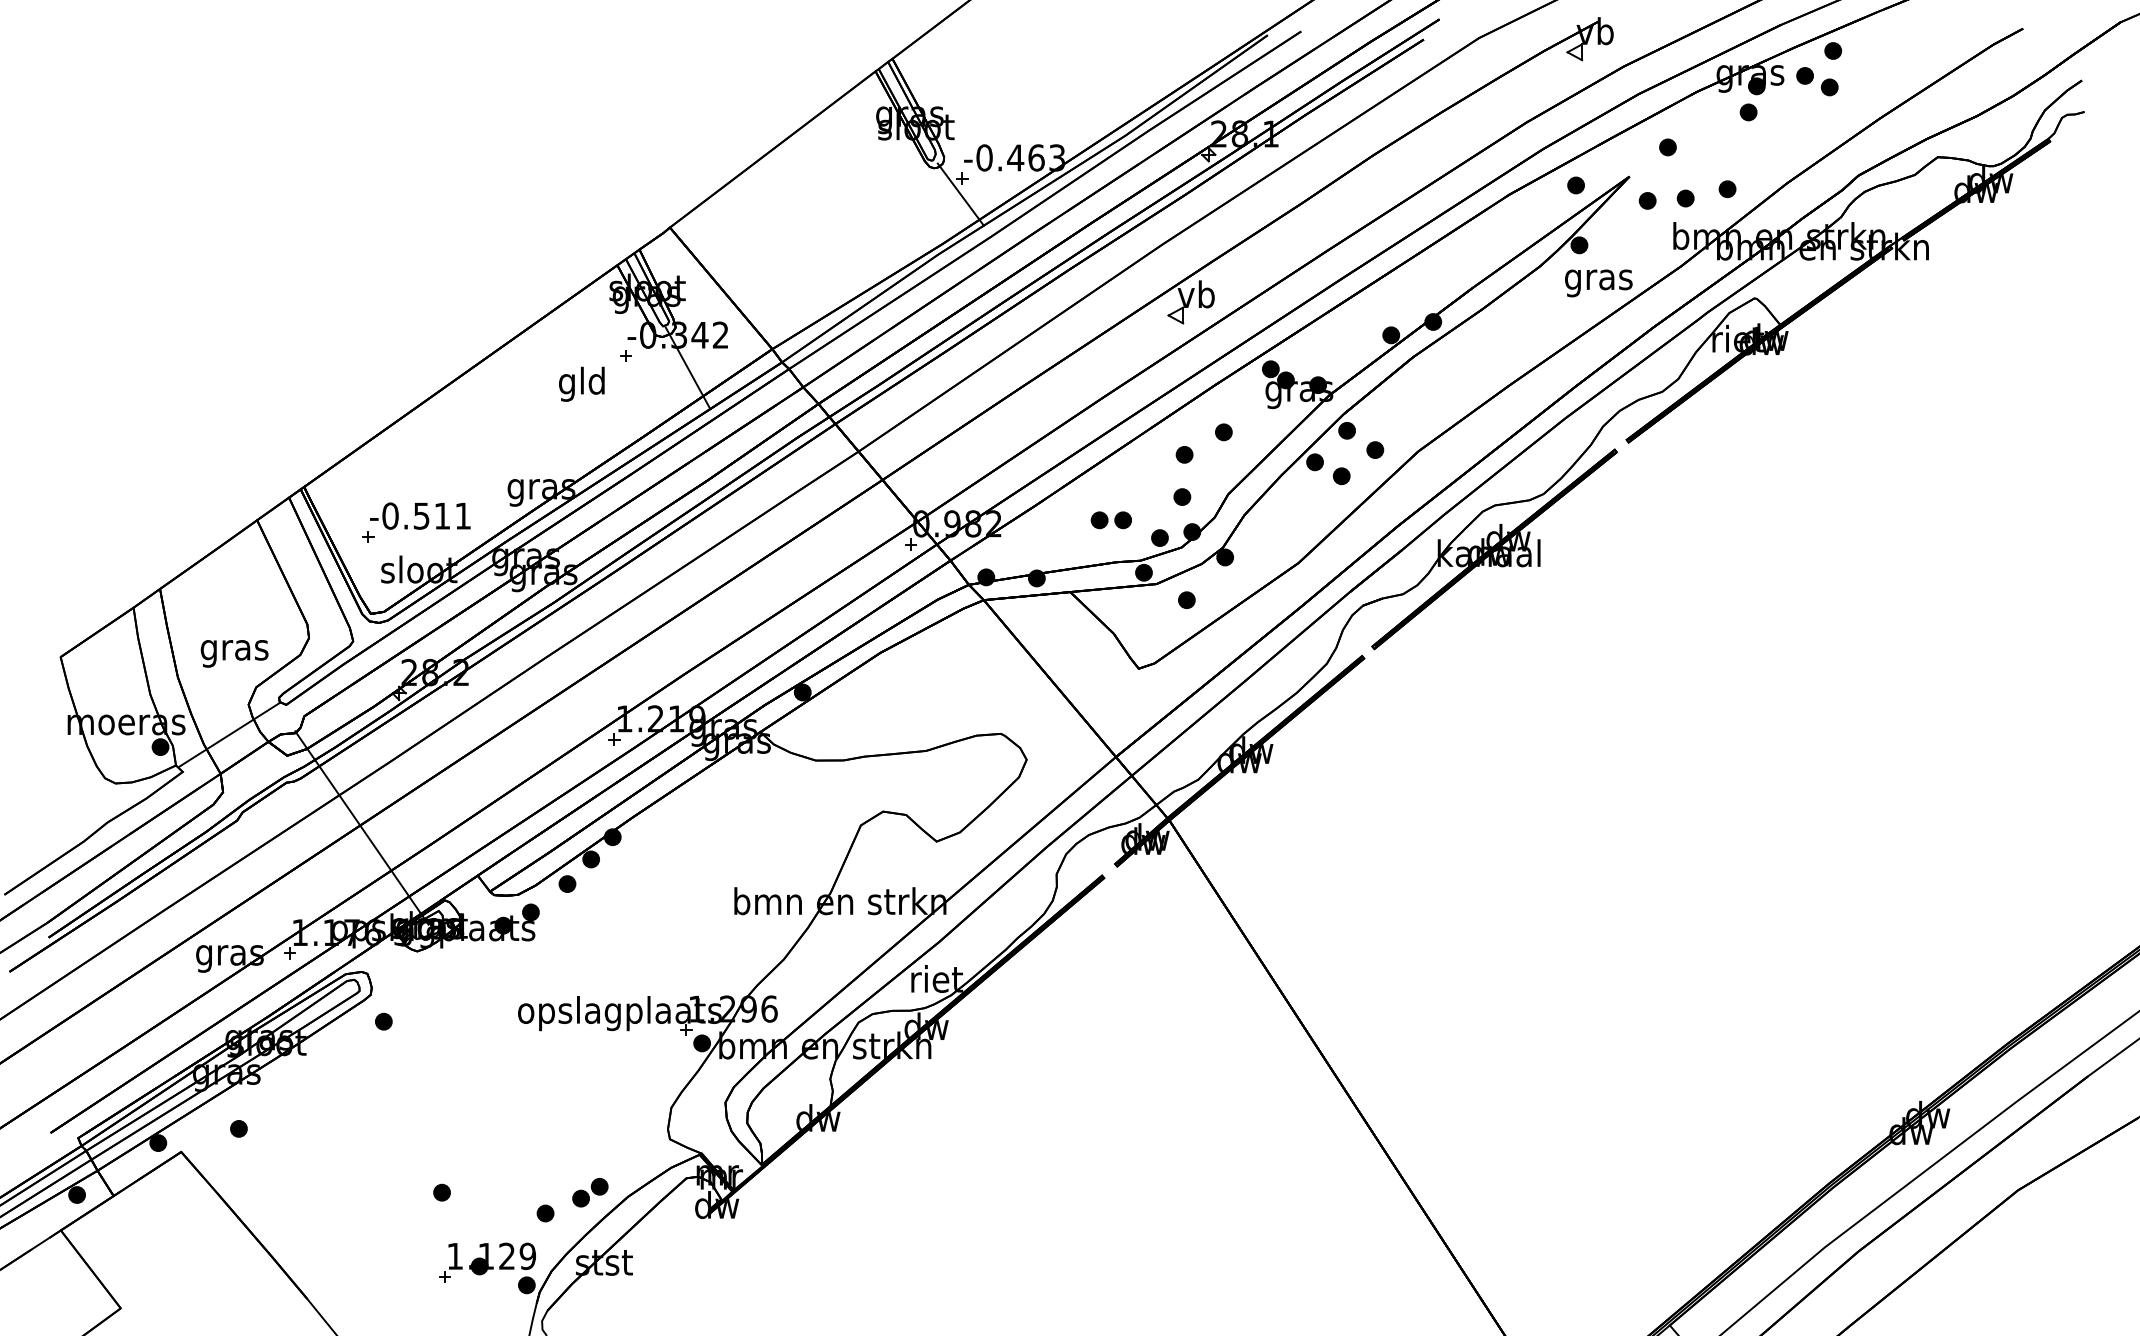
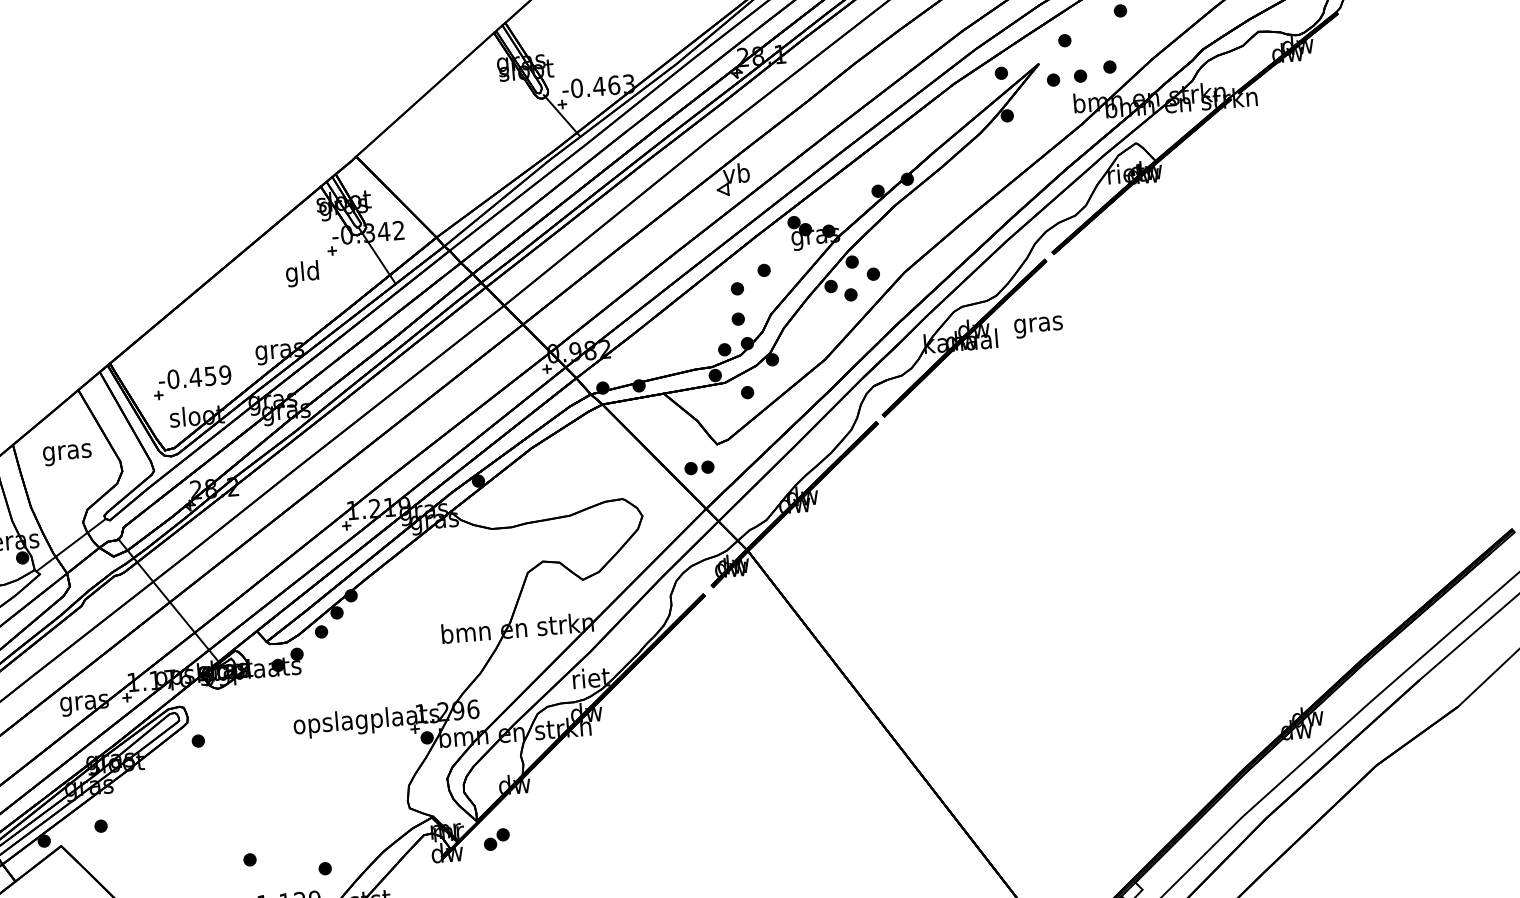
text: (1598, 283) -> (1038, 327), moved
text: (442, 515) -> (210, 375), -0.511 -> -0.459
part: (1110, 520) -> (698, 468), moved
text: (234, 653) -> (67, 454), moved
part: (590, 1192) -> (496, 839), moved

